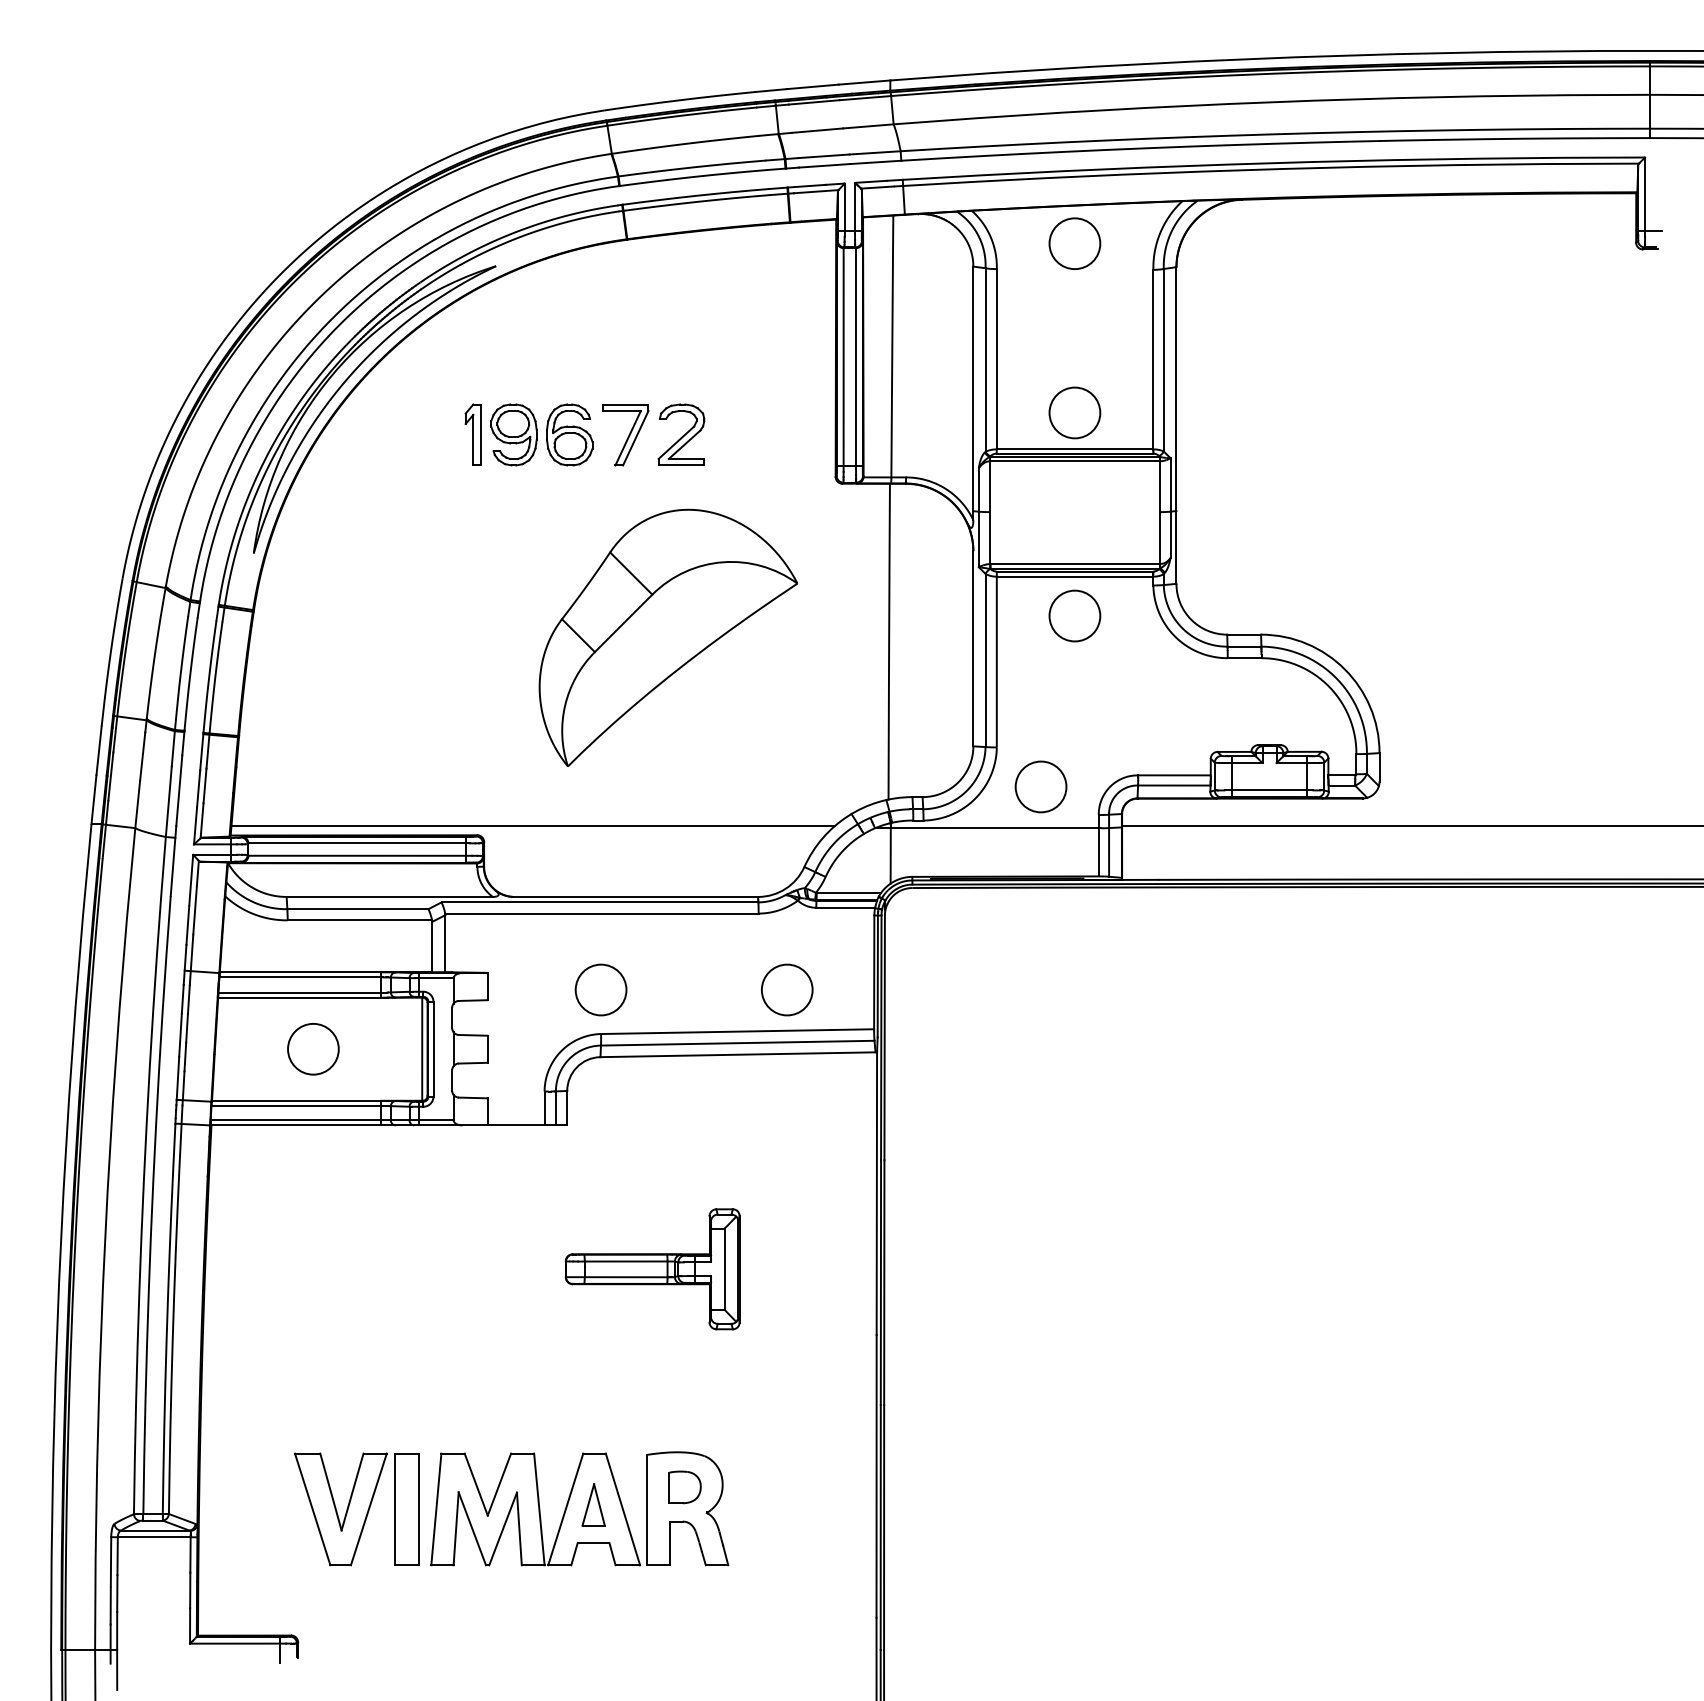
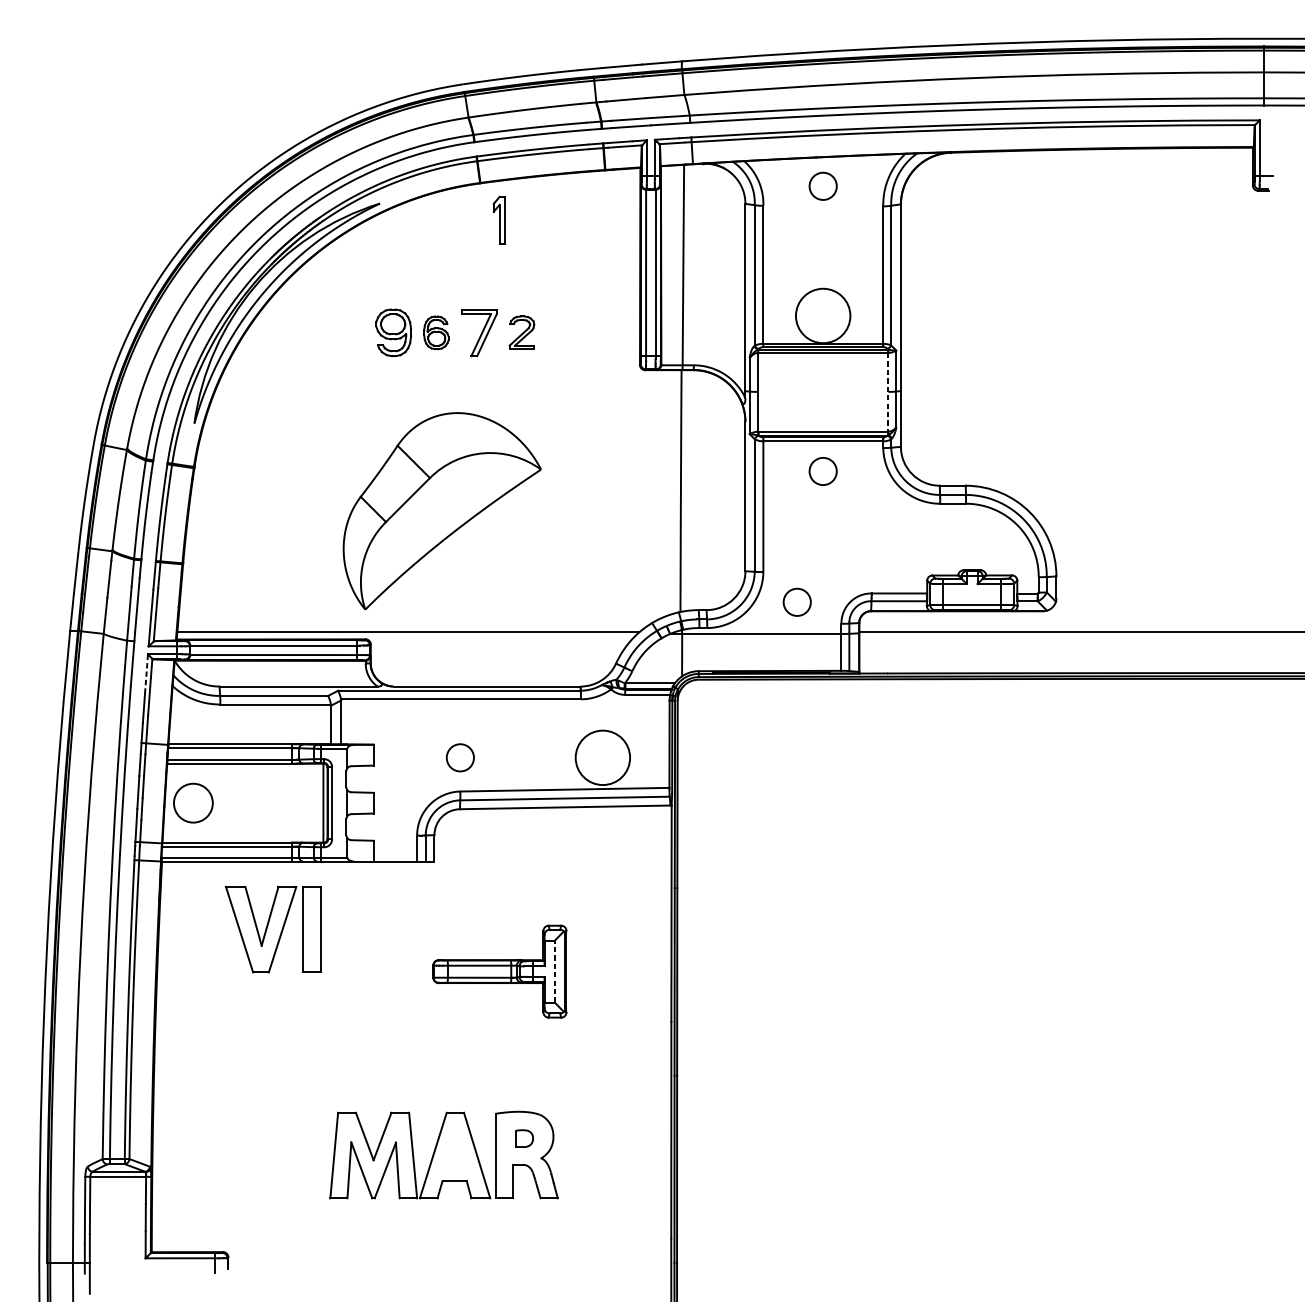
circle: (1074, 243) -> (822, 186), size x0.7
circle: (1074, 412) -> (822, 315), size x1.4
part: (472, 434) -> (498, 219), moved
part: (569, 434) -> (436, 332), size x0.7
part: (681, 434) -> (521, 332), size x0.7
line: (1160, 514) -> (888, 393), solid -> dashed
circle: (1074, 615) -> (822, 471), size x0.7
part: (667, 637) -> (441, 510), moved
circle: (1040, 786) -> (796, 601), size x0.7
line: (191, 879) -> (146, 673), solid -> dashed
circle: (600, 989) -> (459, 757), size x0.7
circle: (786, 989) -> (602, 757), size x1.4
circle: (313, 1049) -> (193, 803), moved
line: (724, 1269) -> (554, 971), solid -> dashed
part: (684, 1487) -> (524, 1138), size x0.7
part: (593, 1504) -> (454, 1151), removed
part: (356, 1509) -> (273, 929), moved

